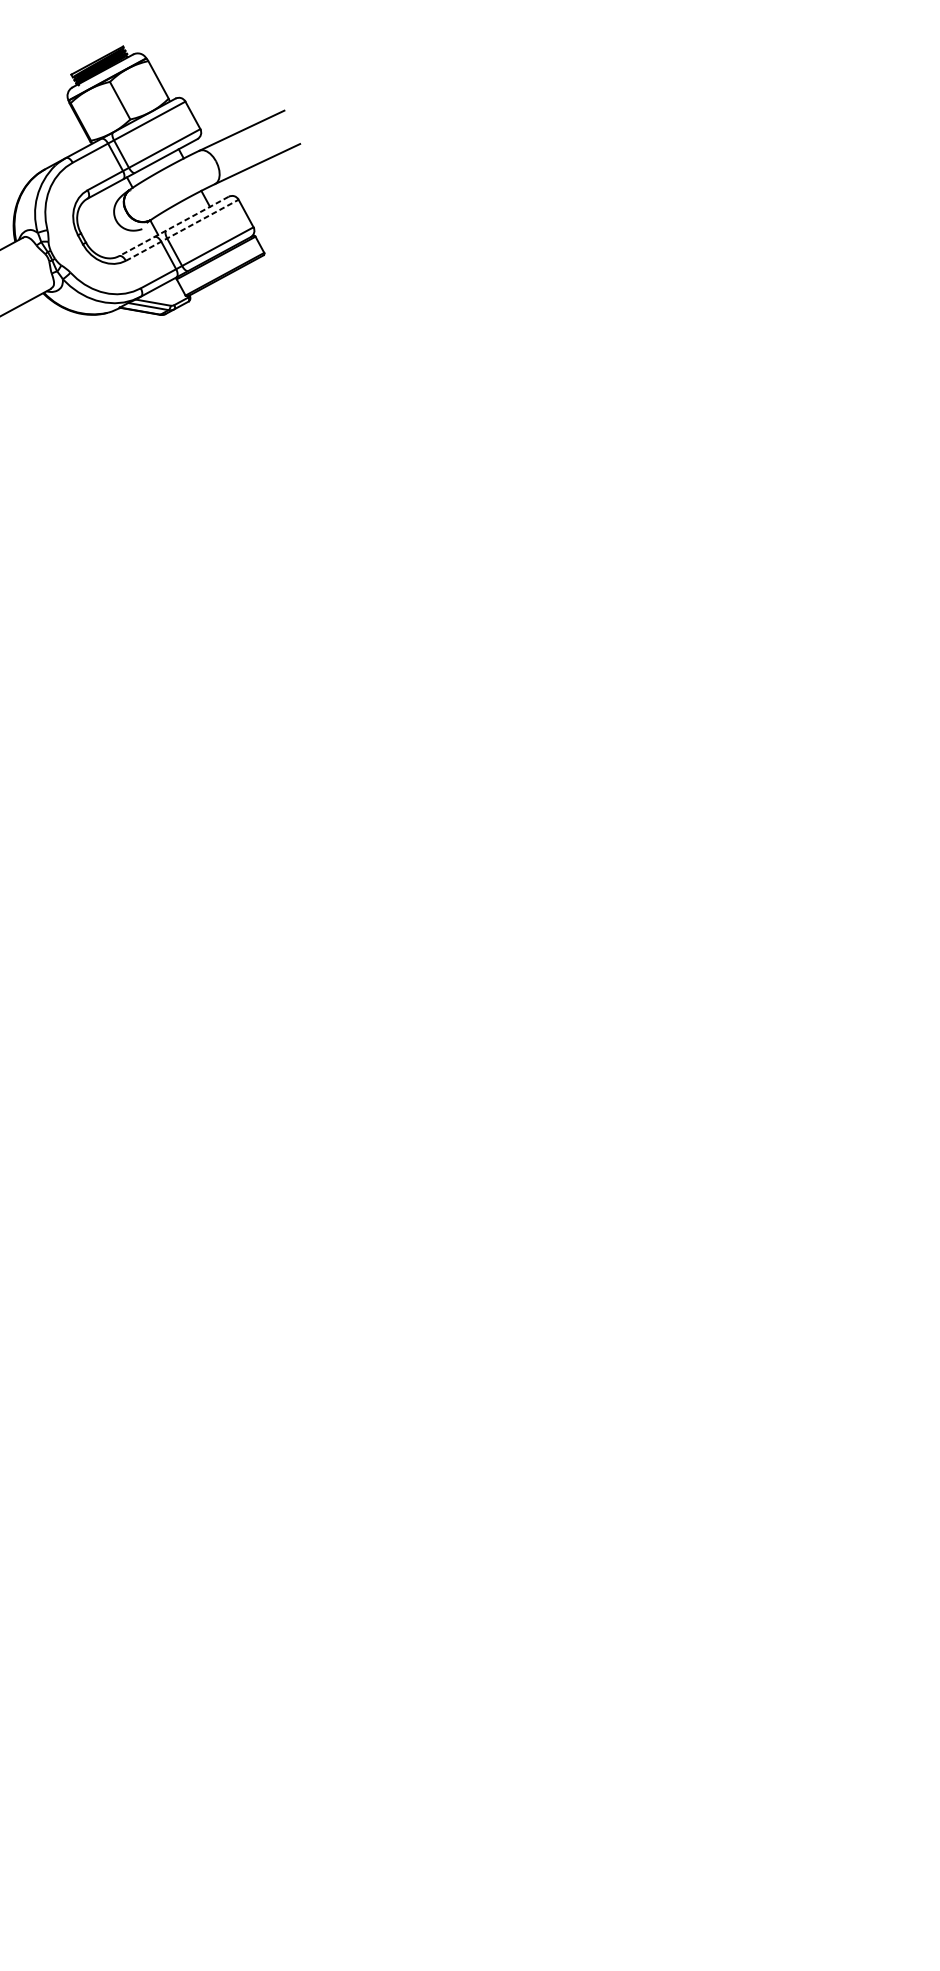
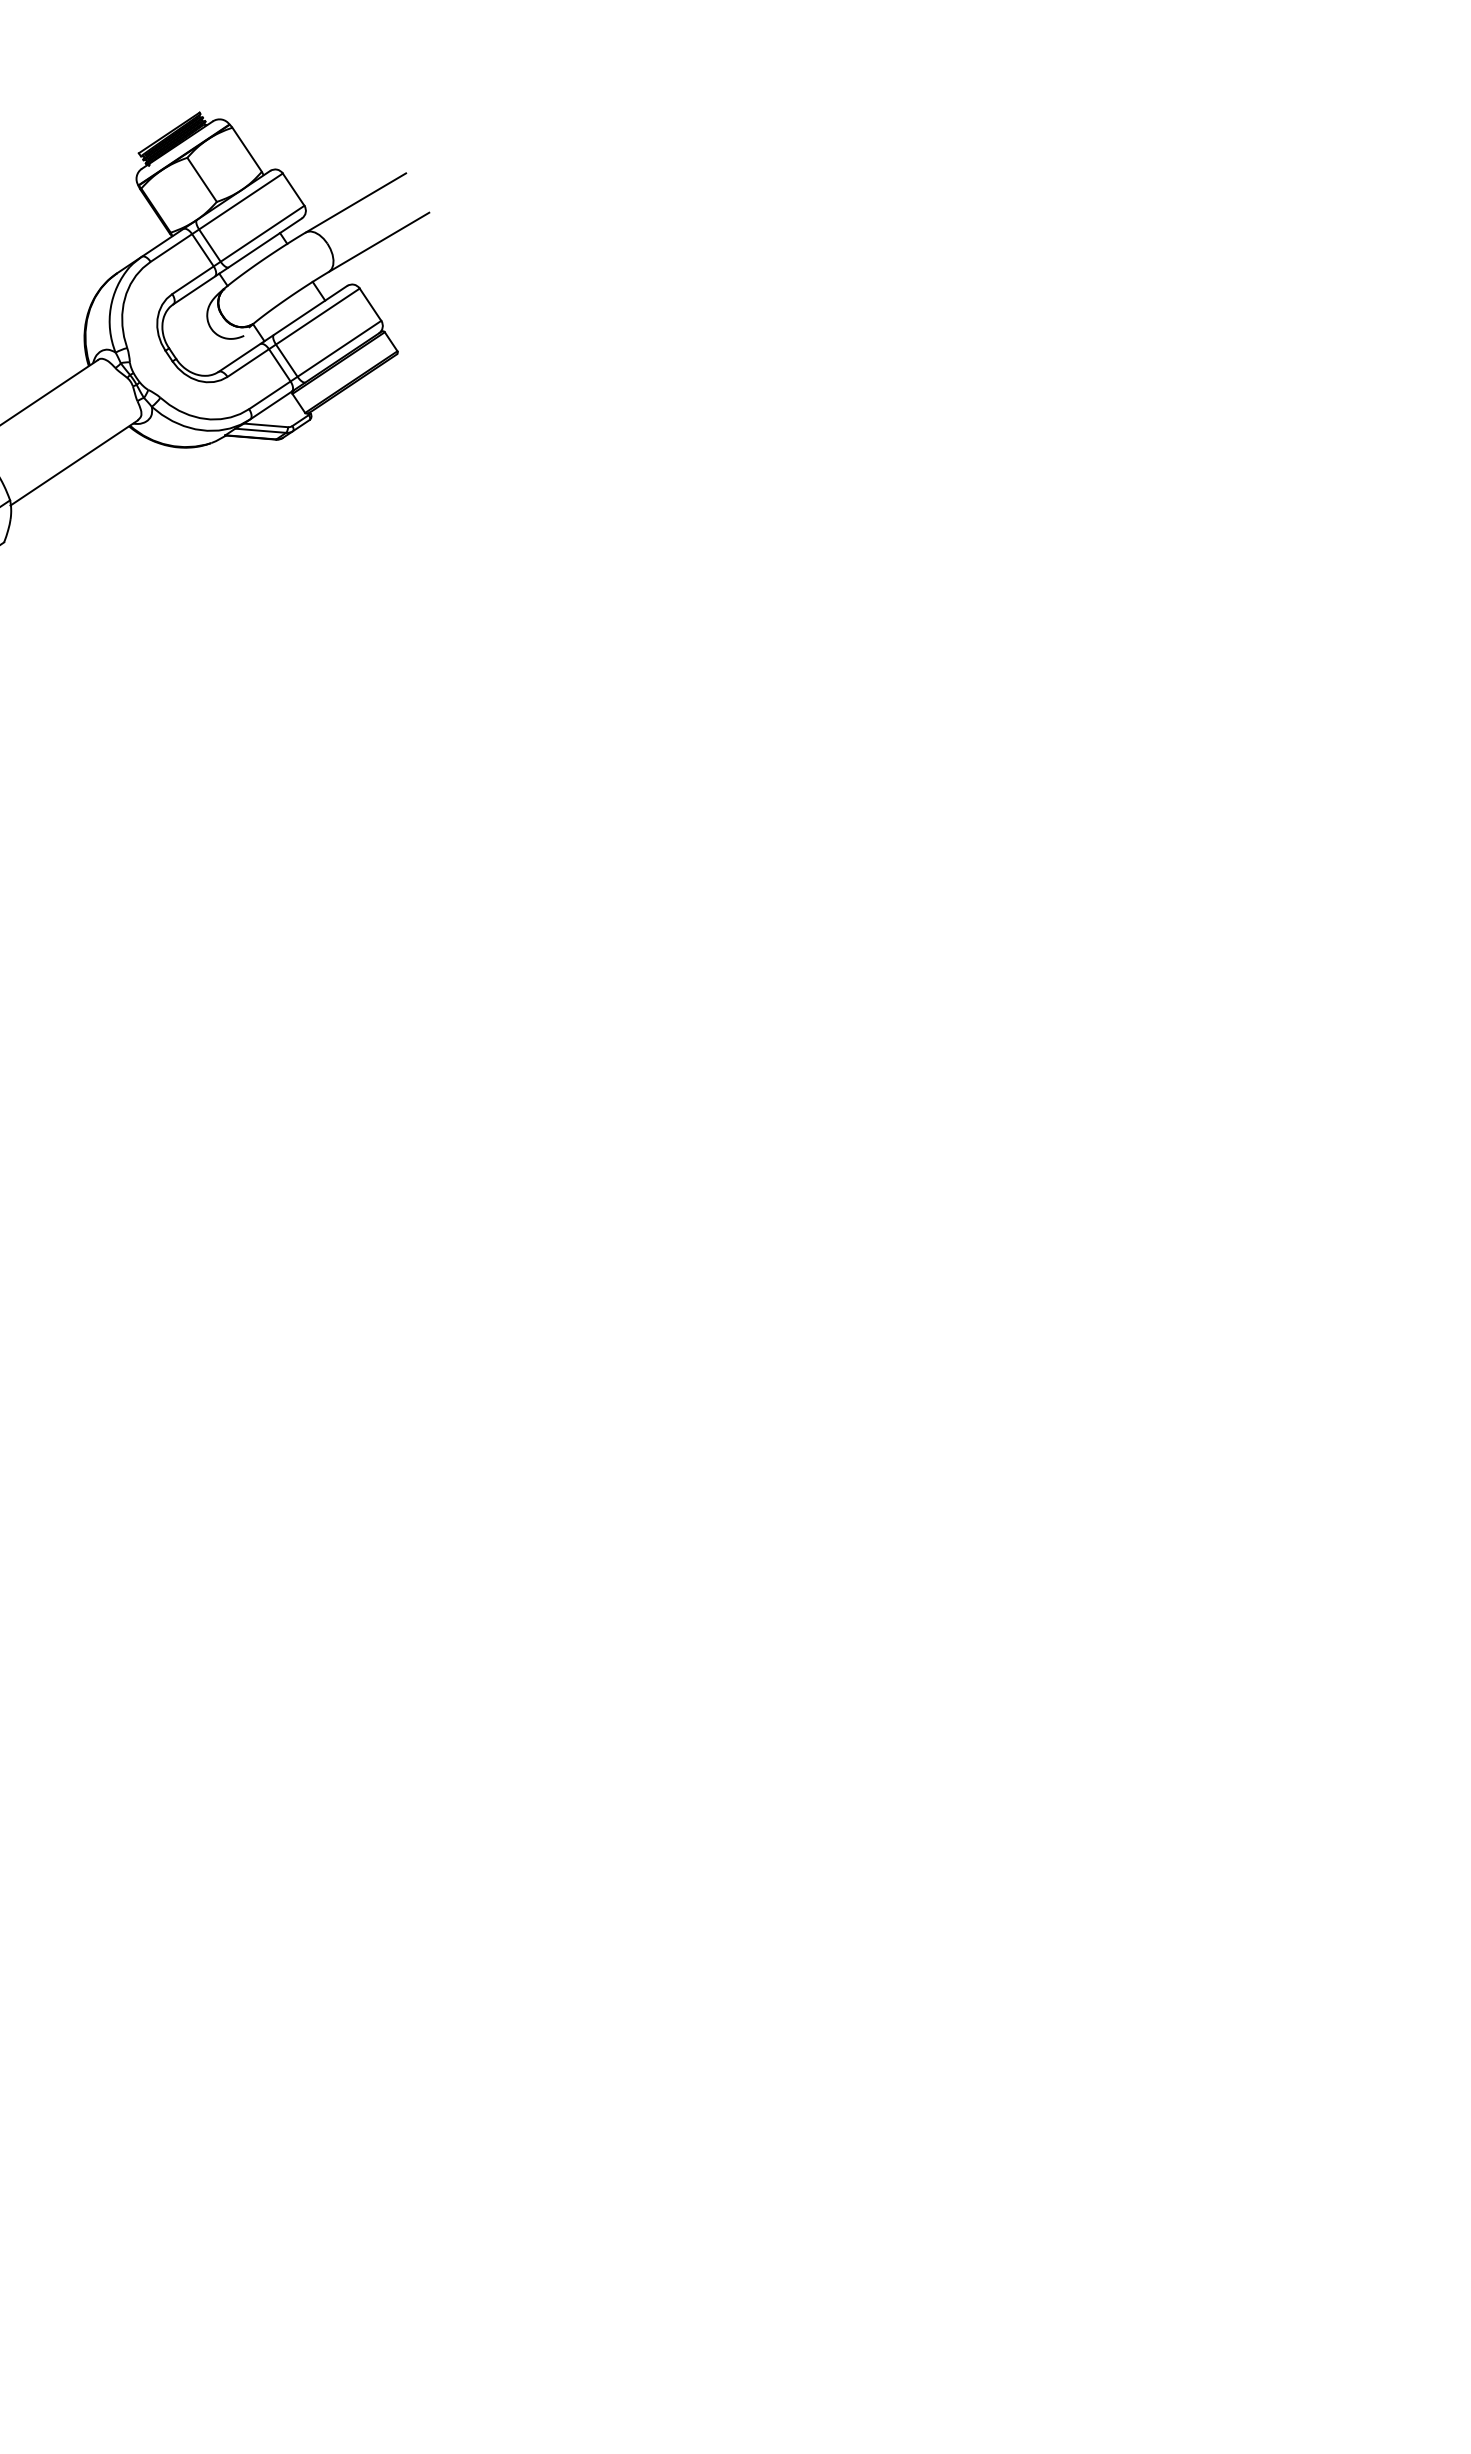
line: (173, 226) -> (282, 329), dashed -> solid
line: (182, 230) -> (294, 332), dashed -> solid

